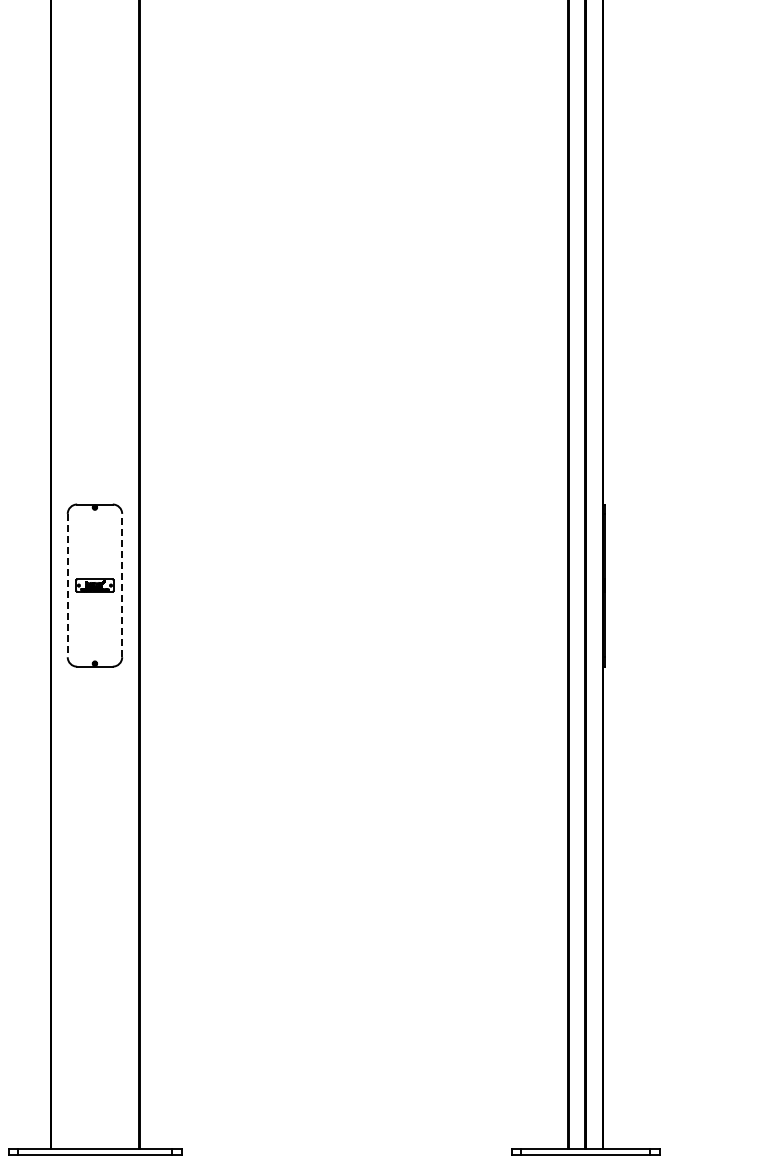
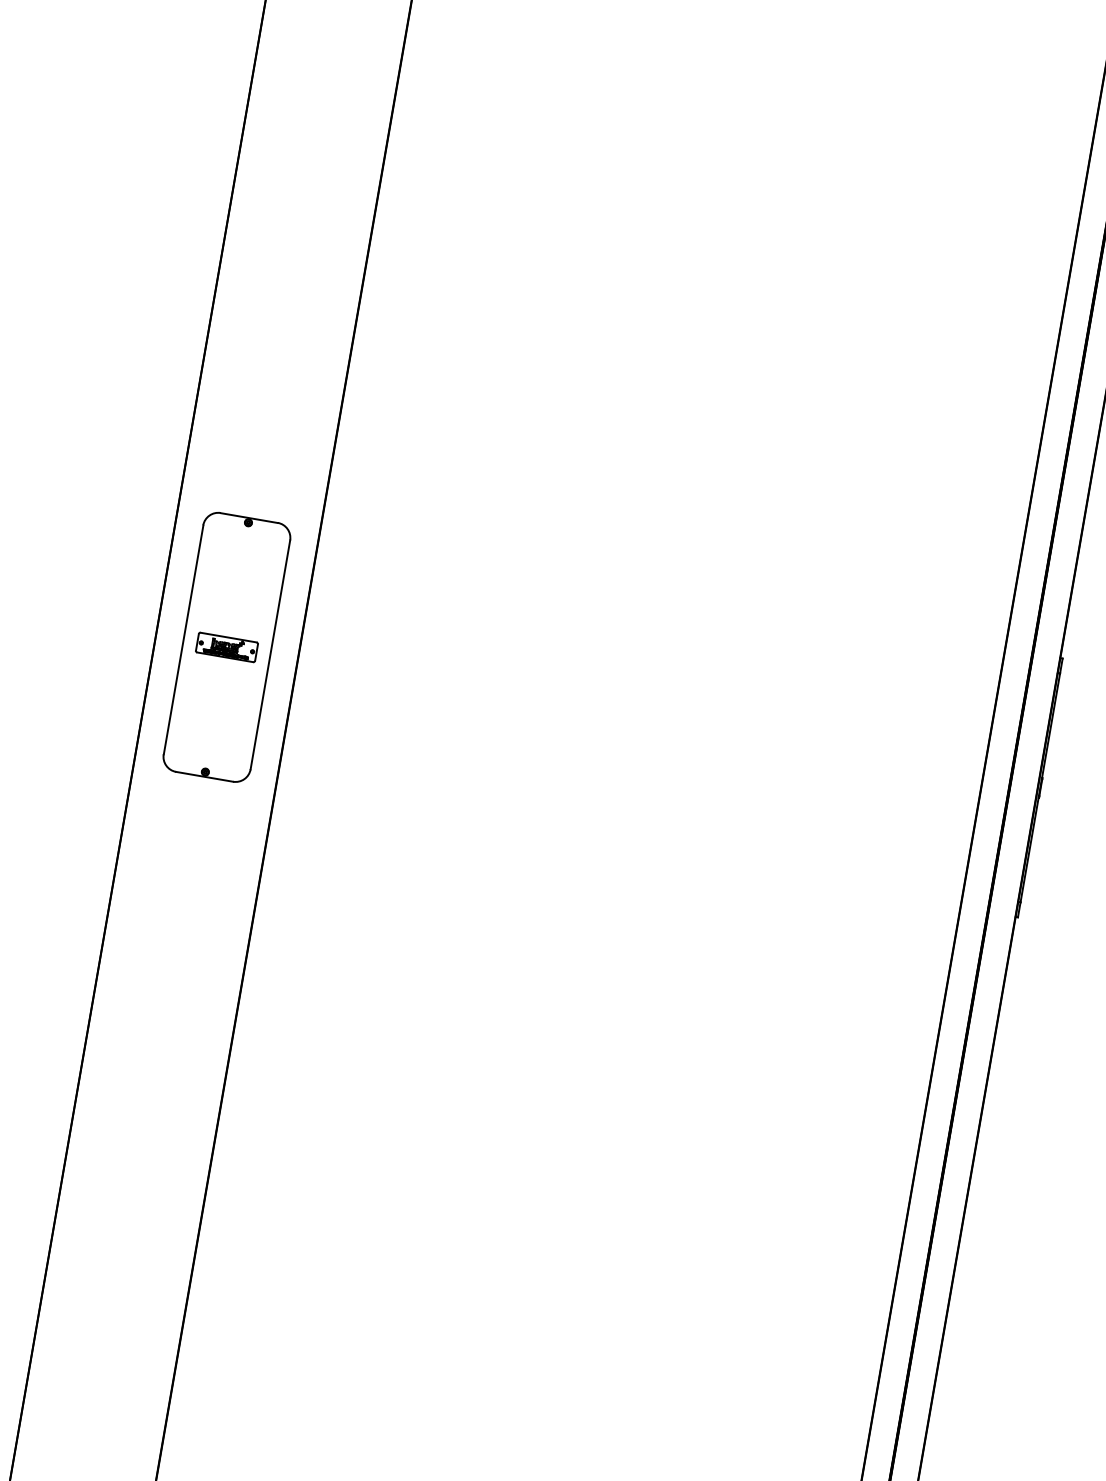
line: (67, 585) -> (183, 639), dashed -> solid
line: (122, 585) -> (270, 654), dashed -> solid

